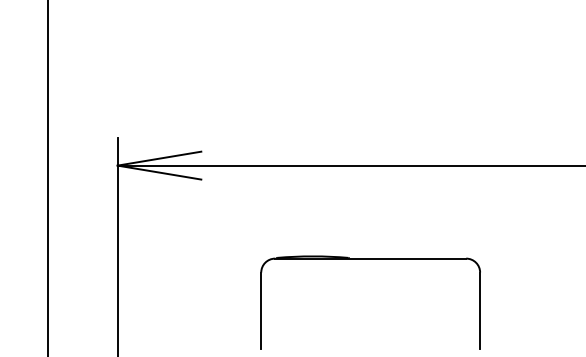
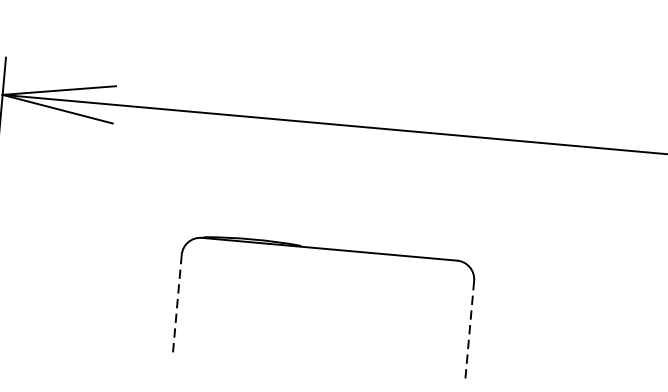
line: (261, 311) -> (177, 306), solid -> dashed
line: (480, 311) -> (469, 333), solid -> dashed

